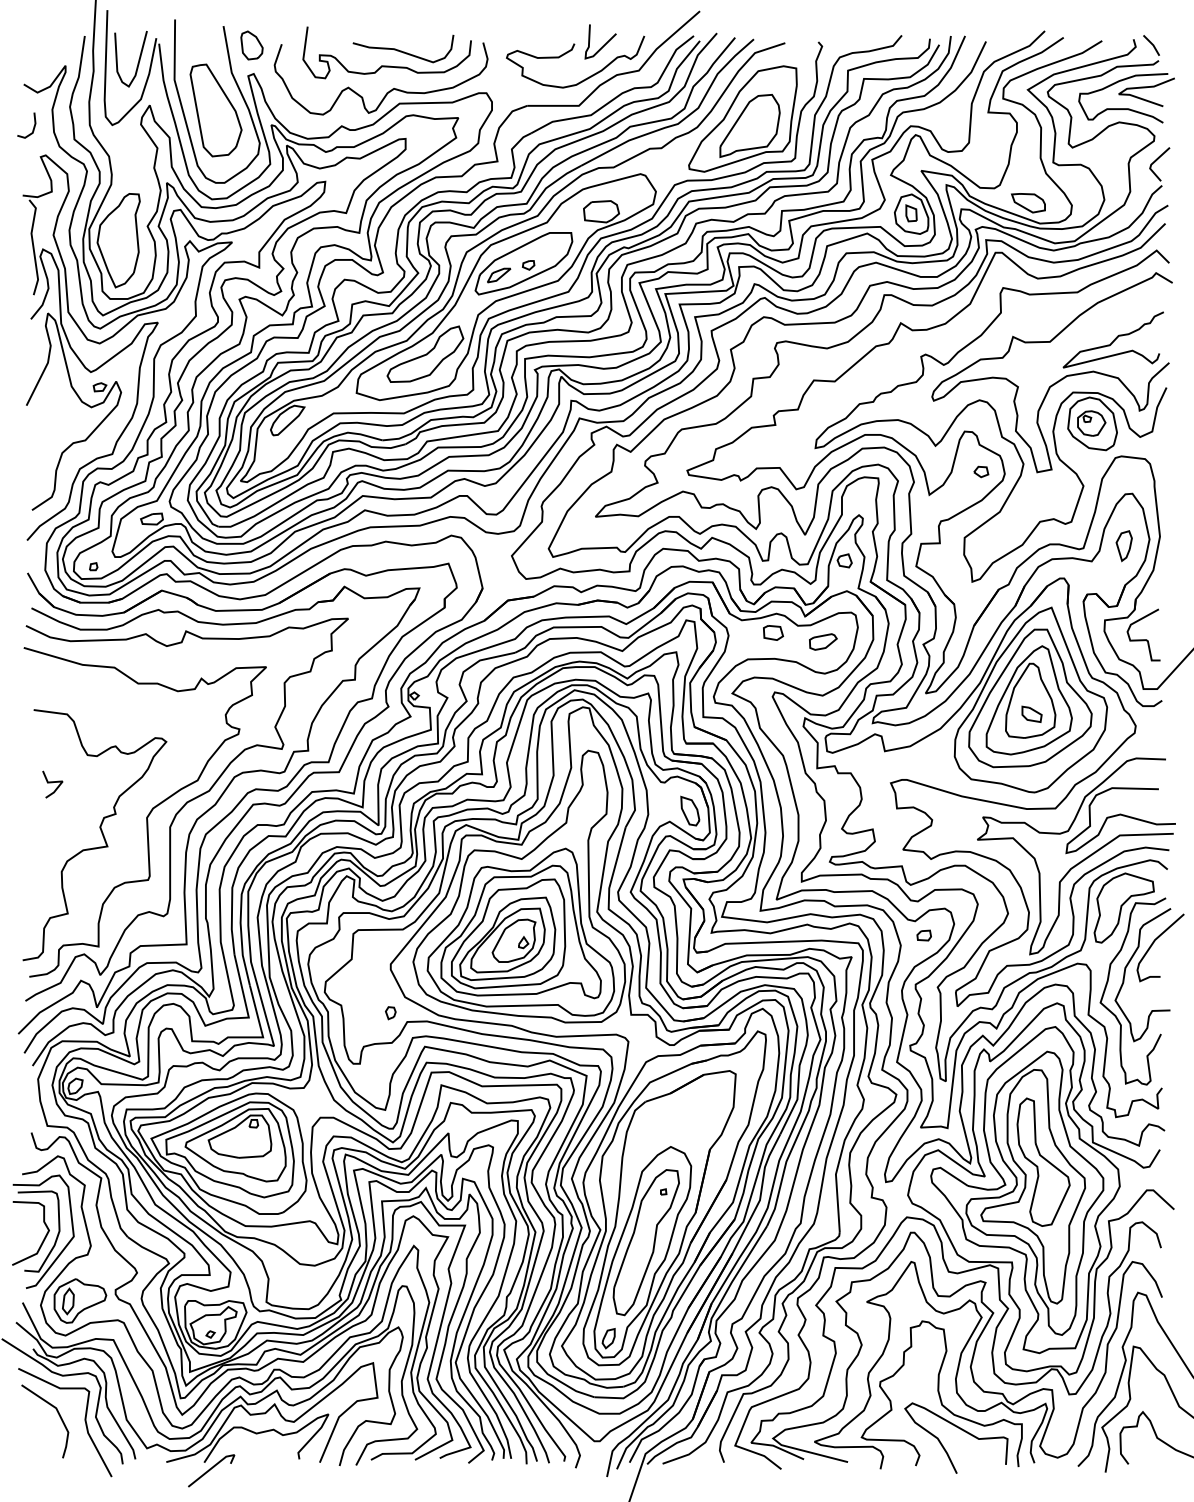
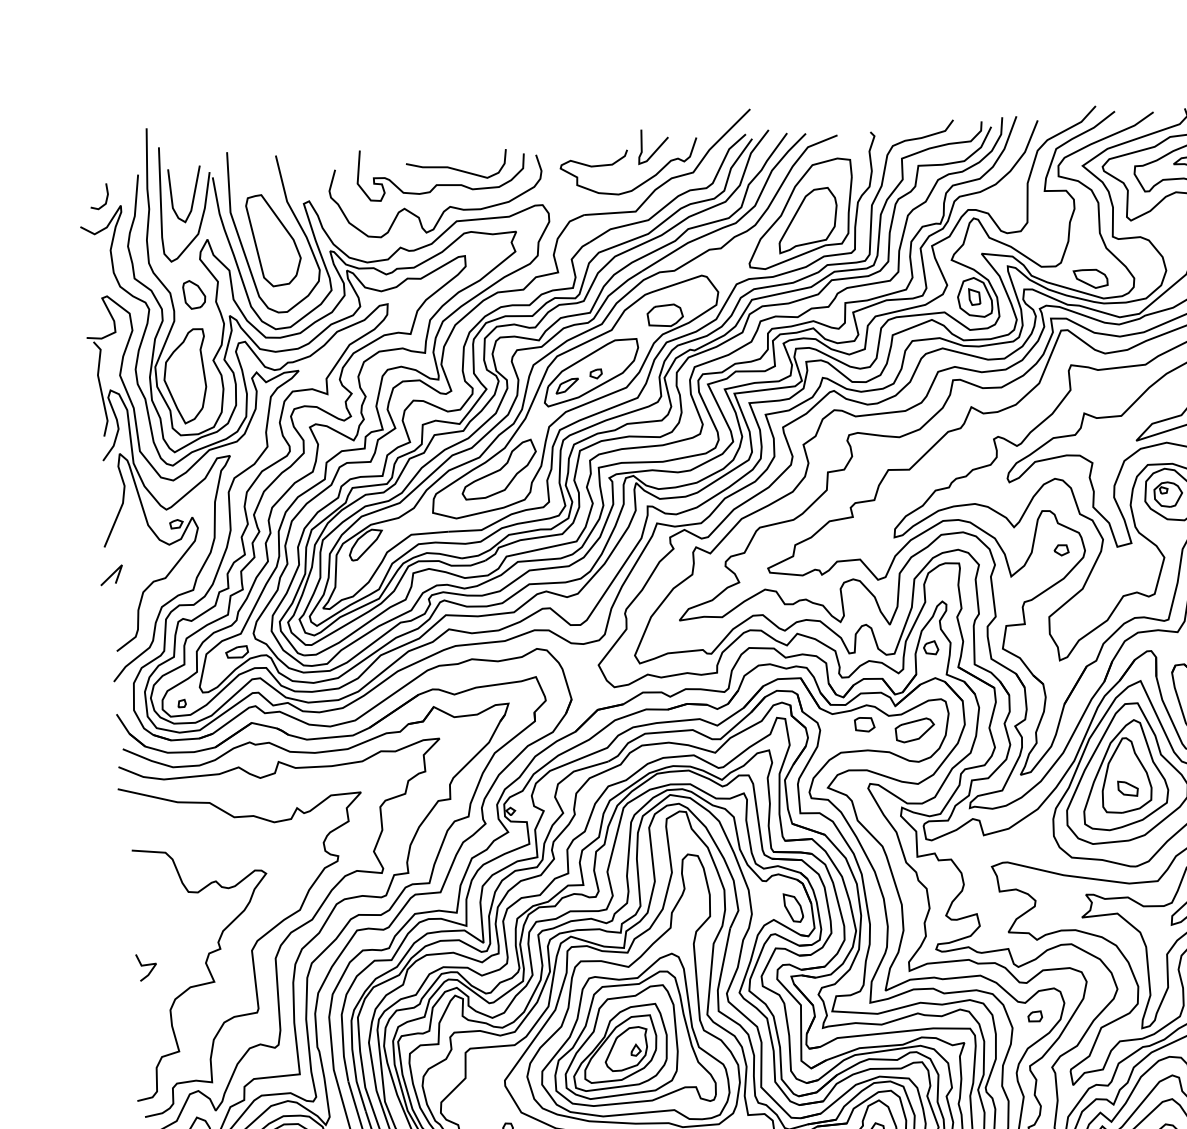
part: (251, 45) -> (193, 294), moved
line: (33, 126) -> (106, 197), moved
line: (31, 434) -> (111, 575), added
part: (823, 641) -> (915, 729), size x1.43
line: (52, 783) -> (146, 966), moved

